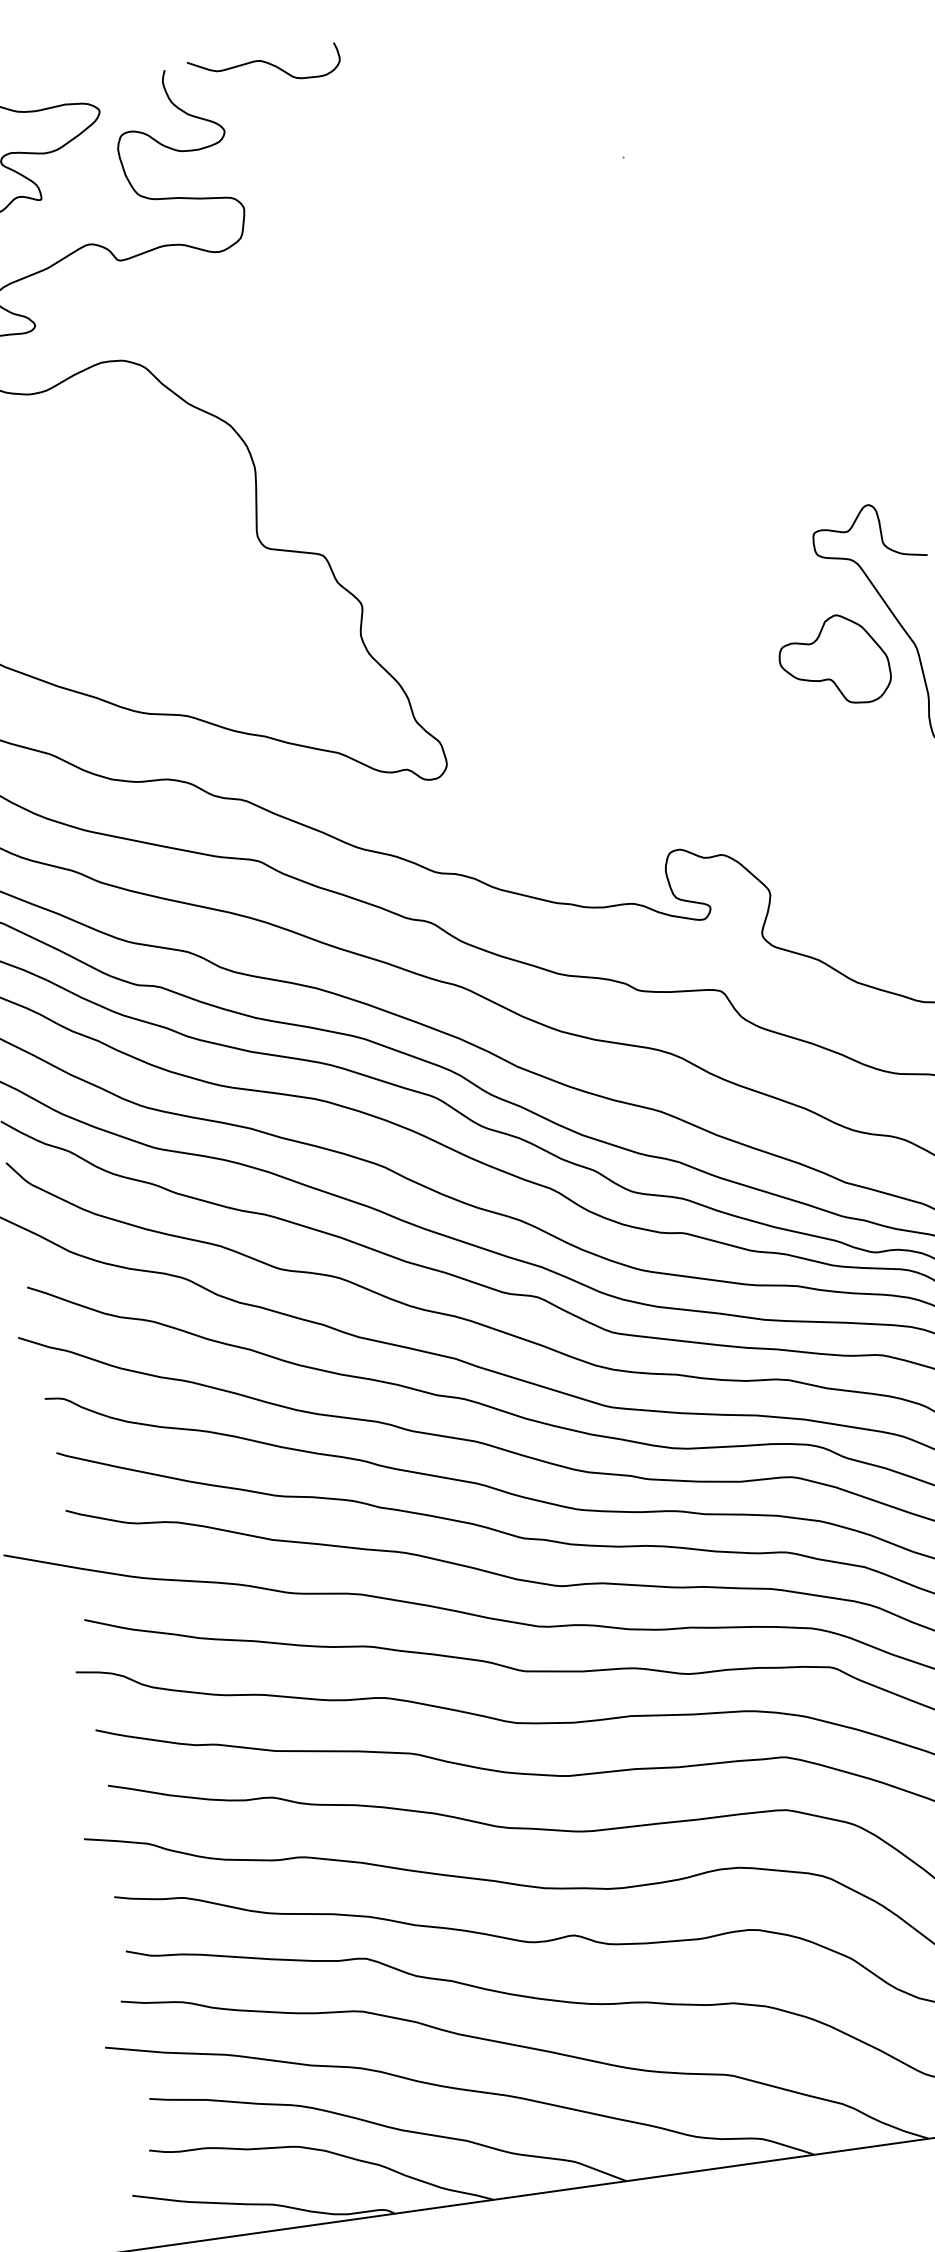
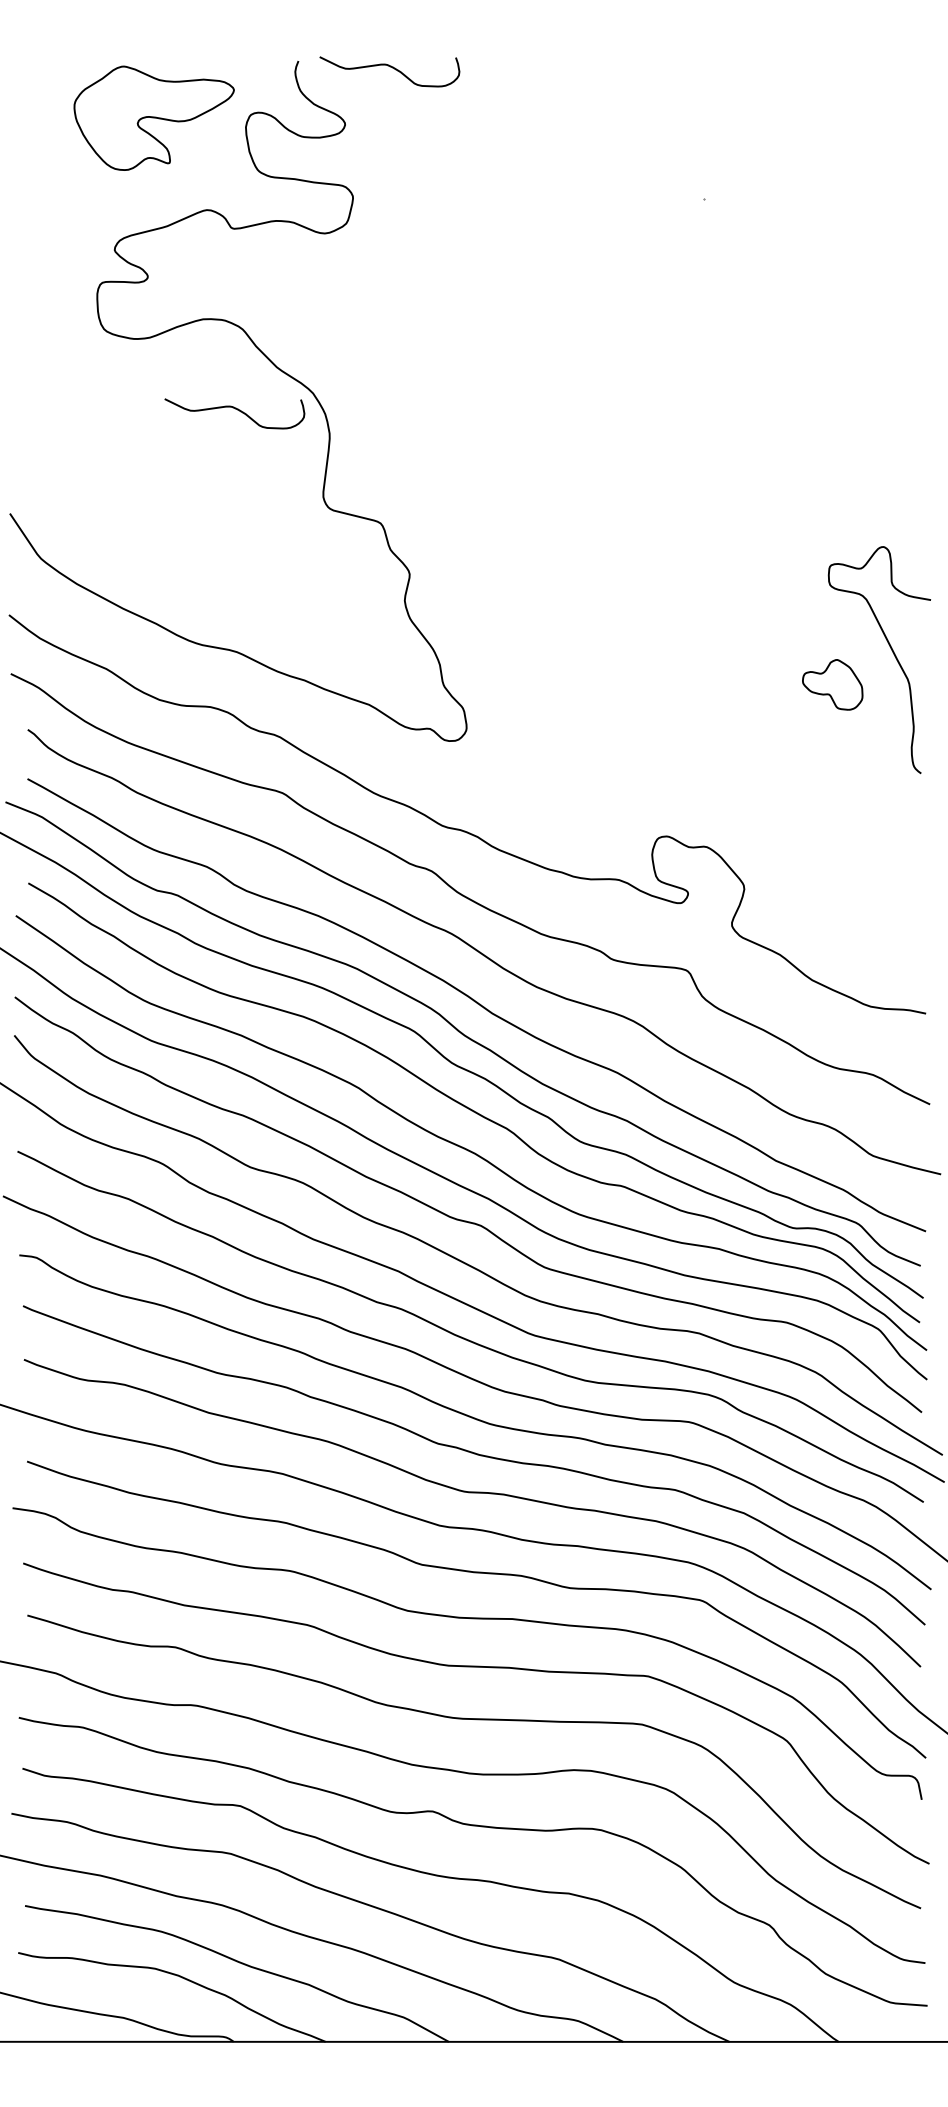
curve: (149, 455) -> (235, 409), added
part: (834, 660) -> (832, 684), size x0.6

